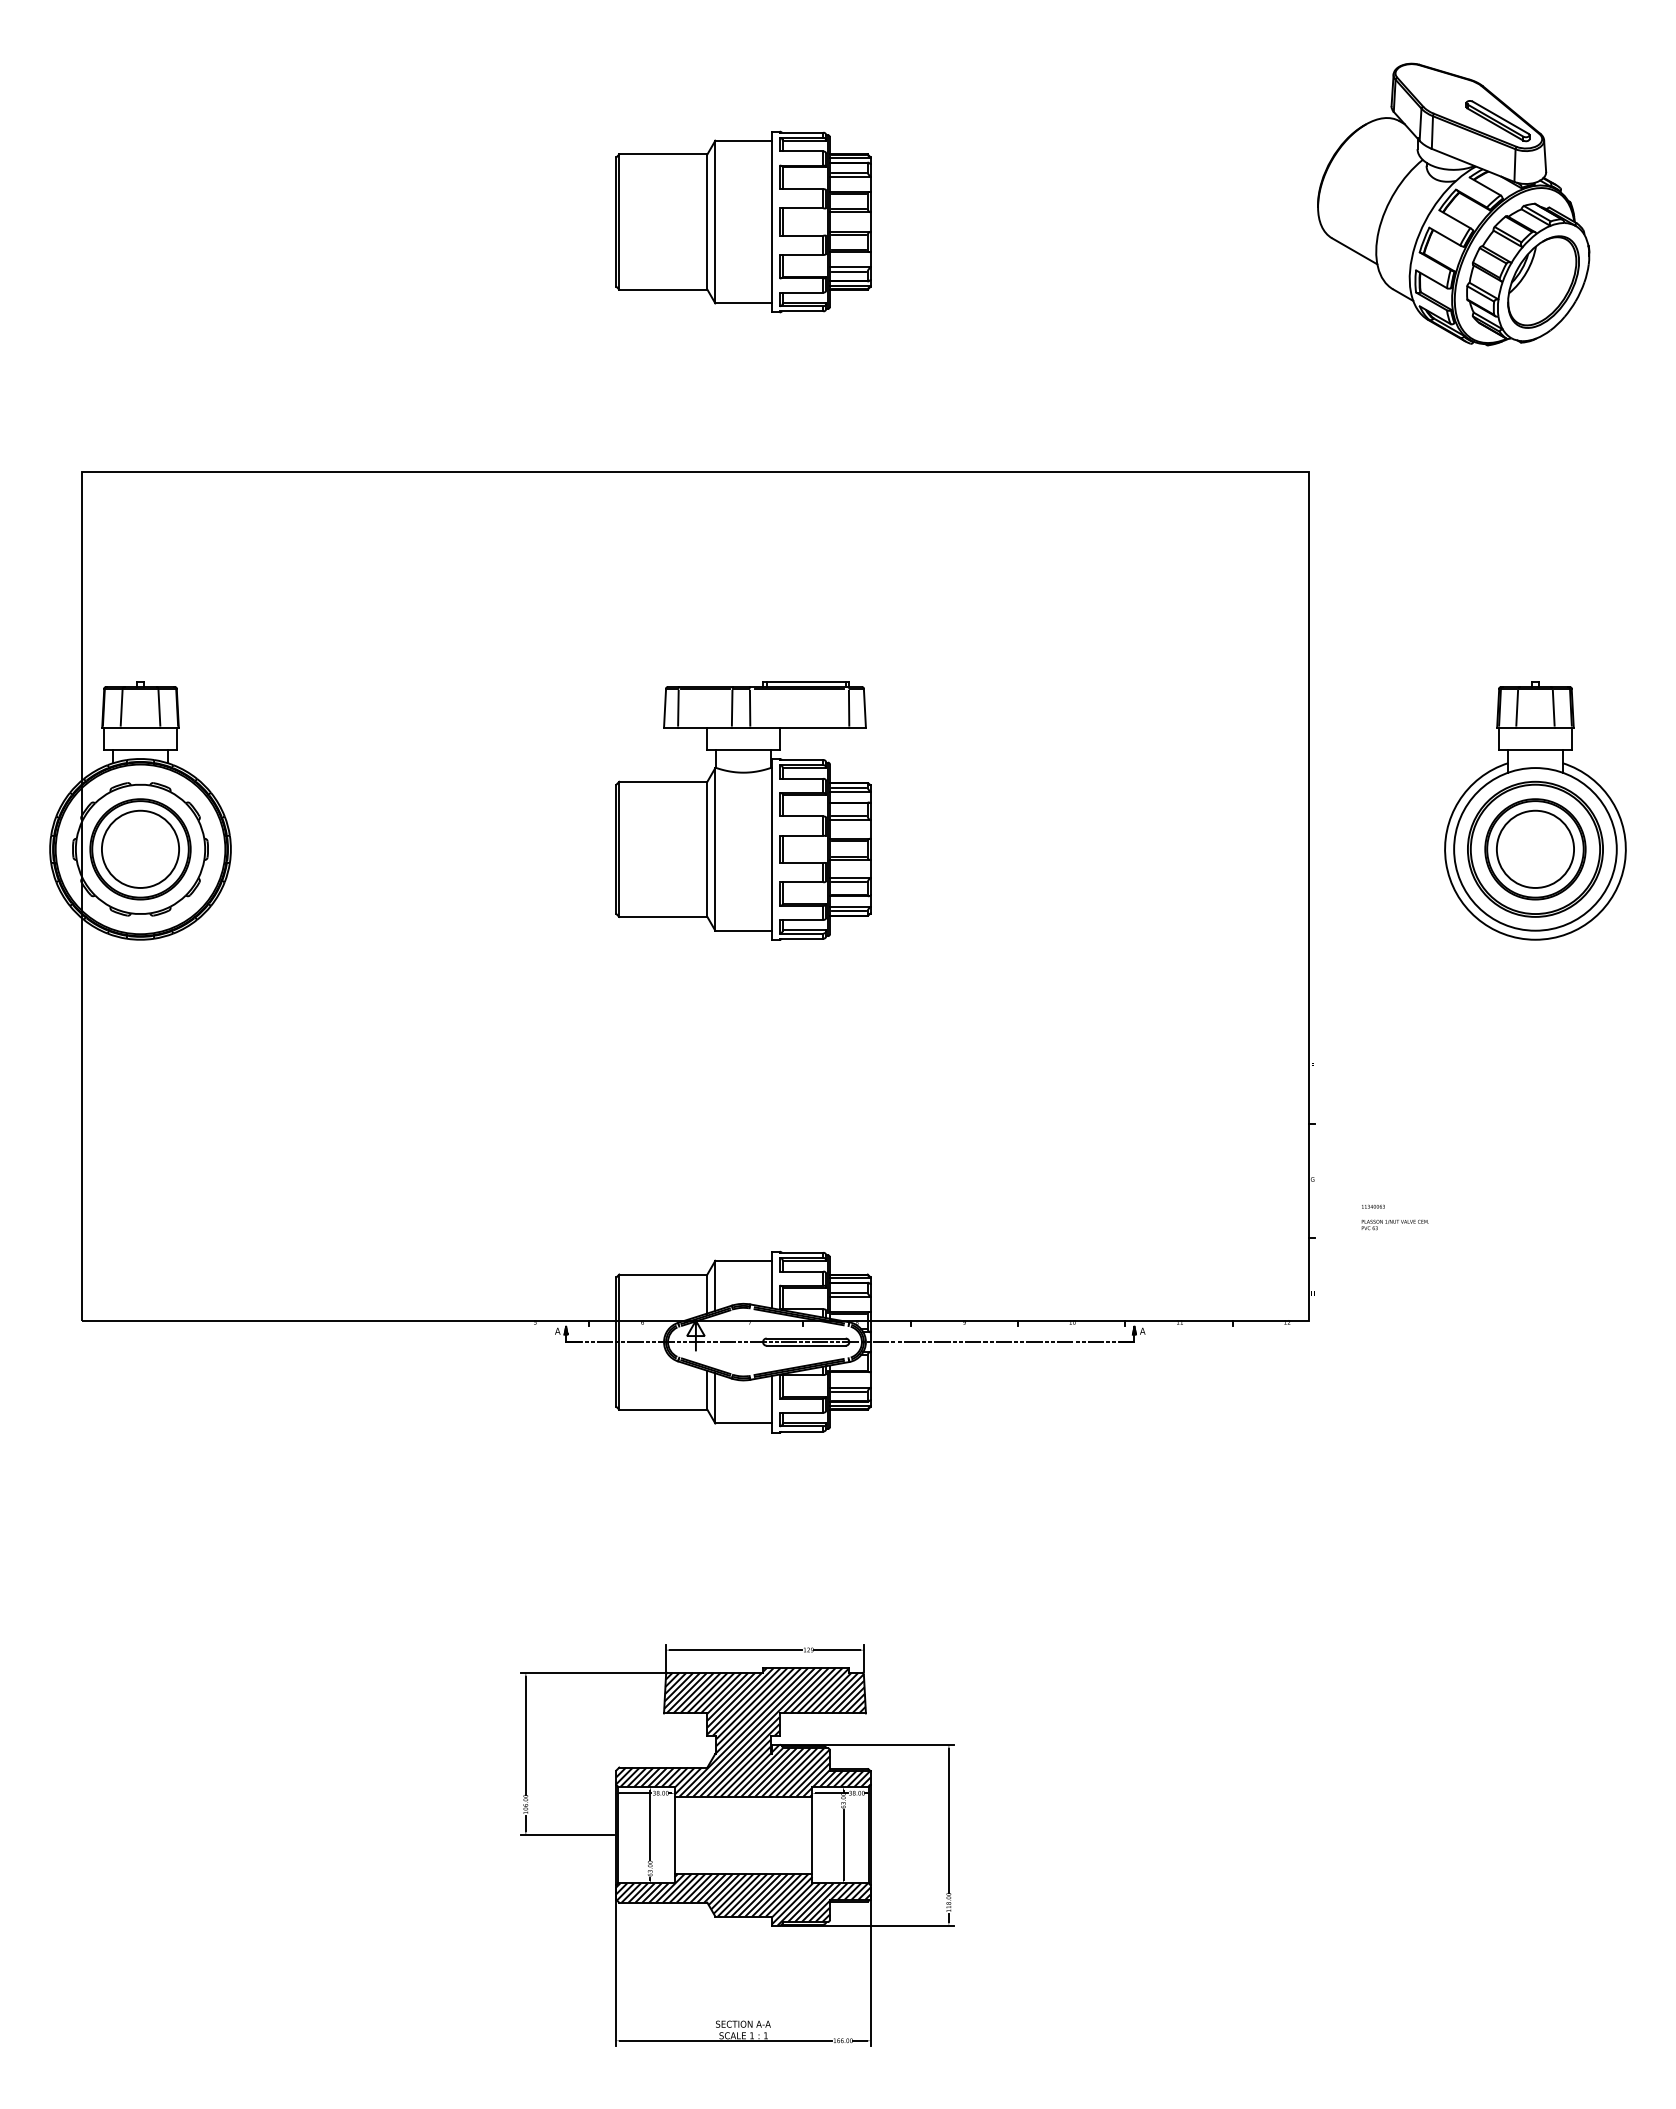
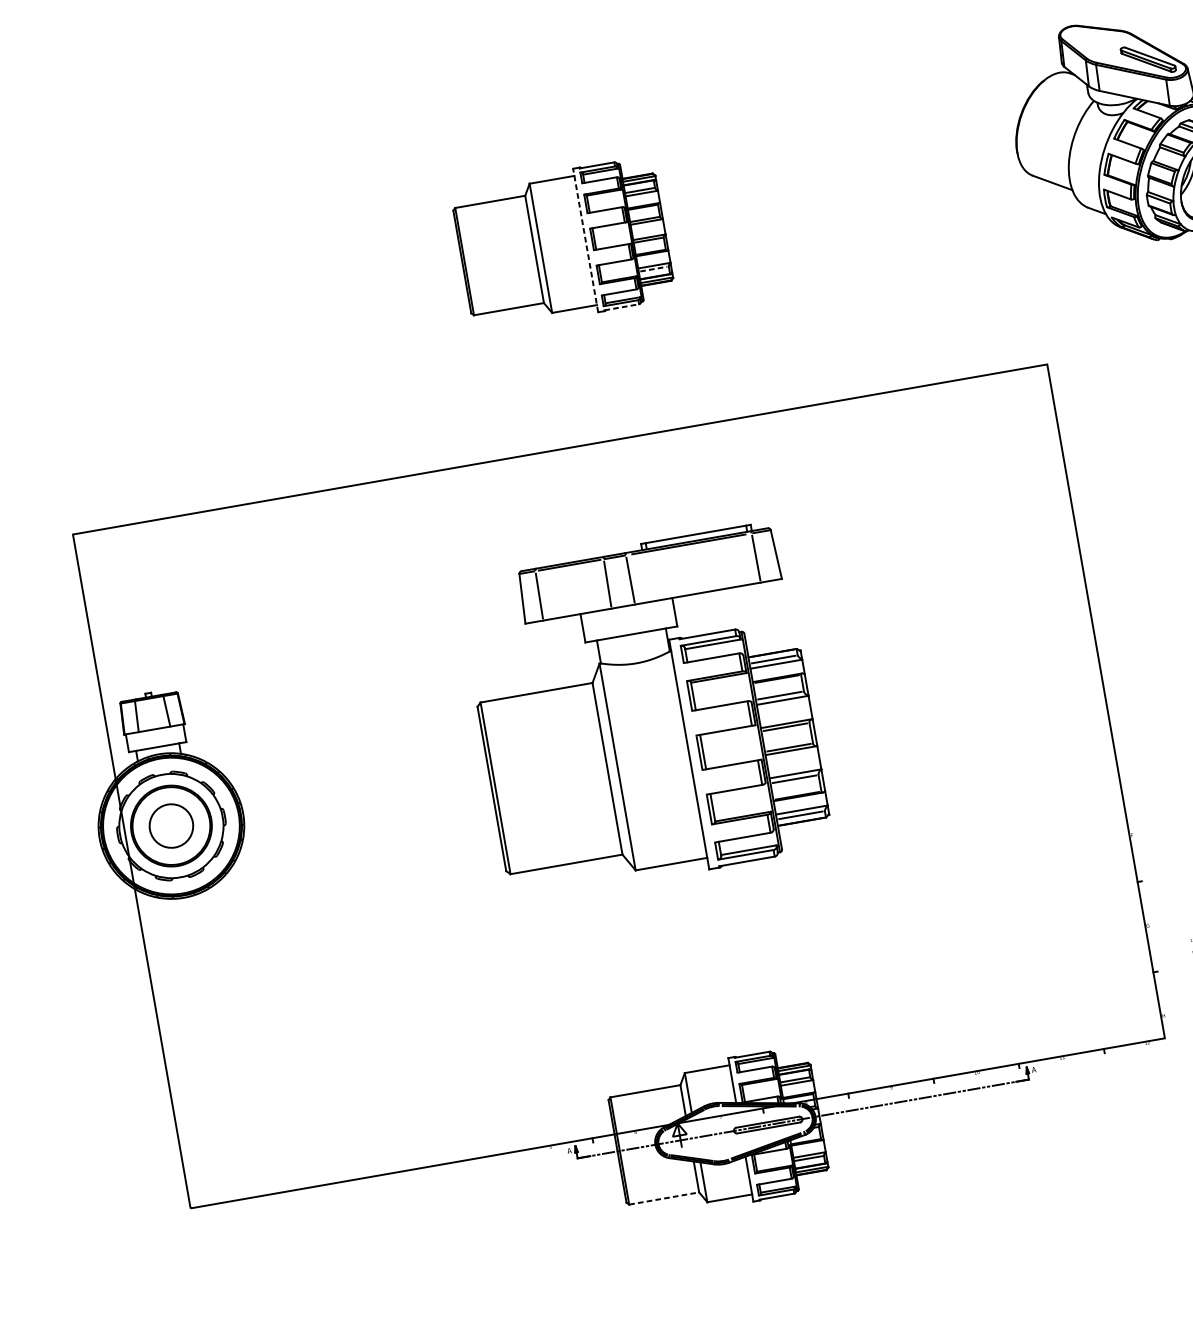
line: (771, 221) -> (585, 240), solid -> dashed
line: (849, 271) -> (654, 268), solid -> dashed
line: (801, 311) -> (621, 307), solid -> dashed
part: (743, 810) -> (644, 711), size x1.6
circle: (140, 848) -> (171, 825), size x0.7
line: (663, 1409) -> (664, 1198), solid -> dashed

